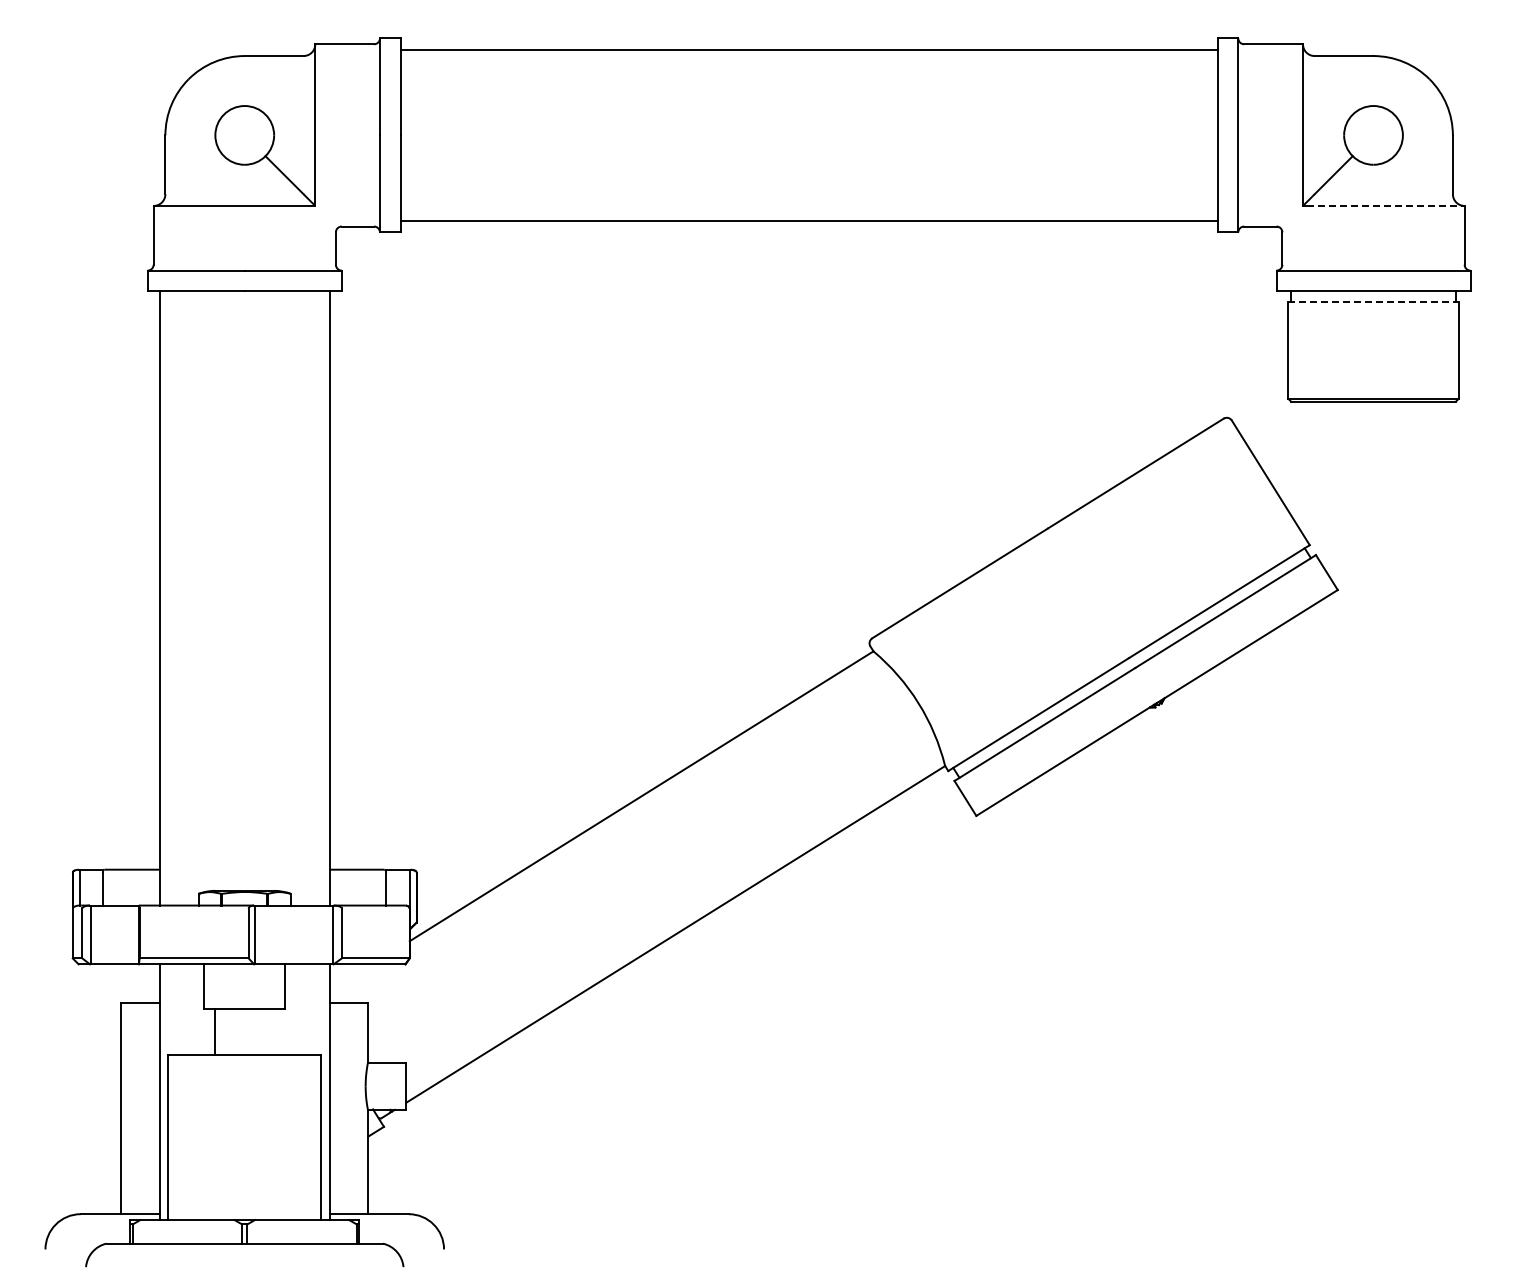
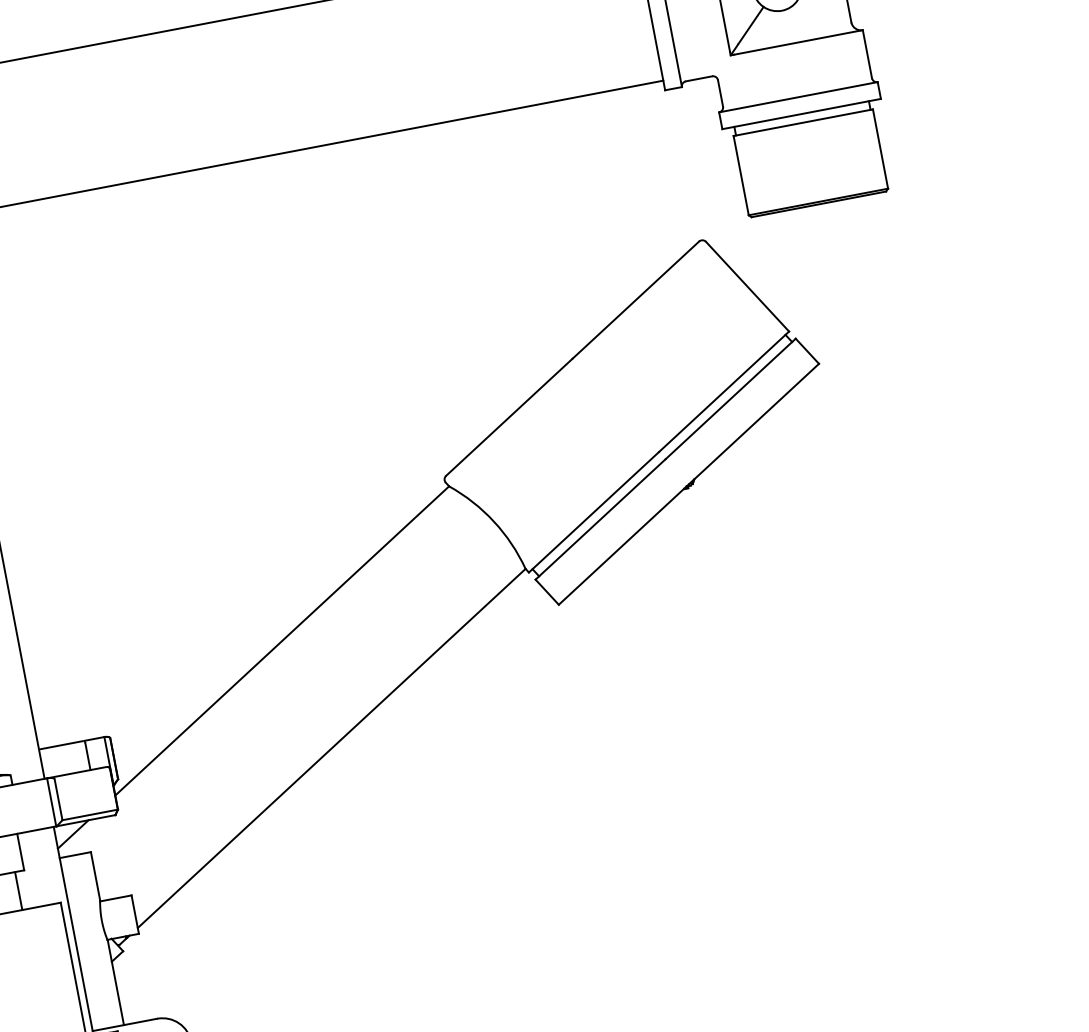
line: (1385, 205) -> (798, 42), dashed -> solid
line: (1374, 301) -> (804, 122), dashed -> solid
line: (351, 977) -> (73, 834), added
line: (274, 1032) -> (19, 891), added

